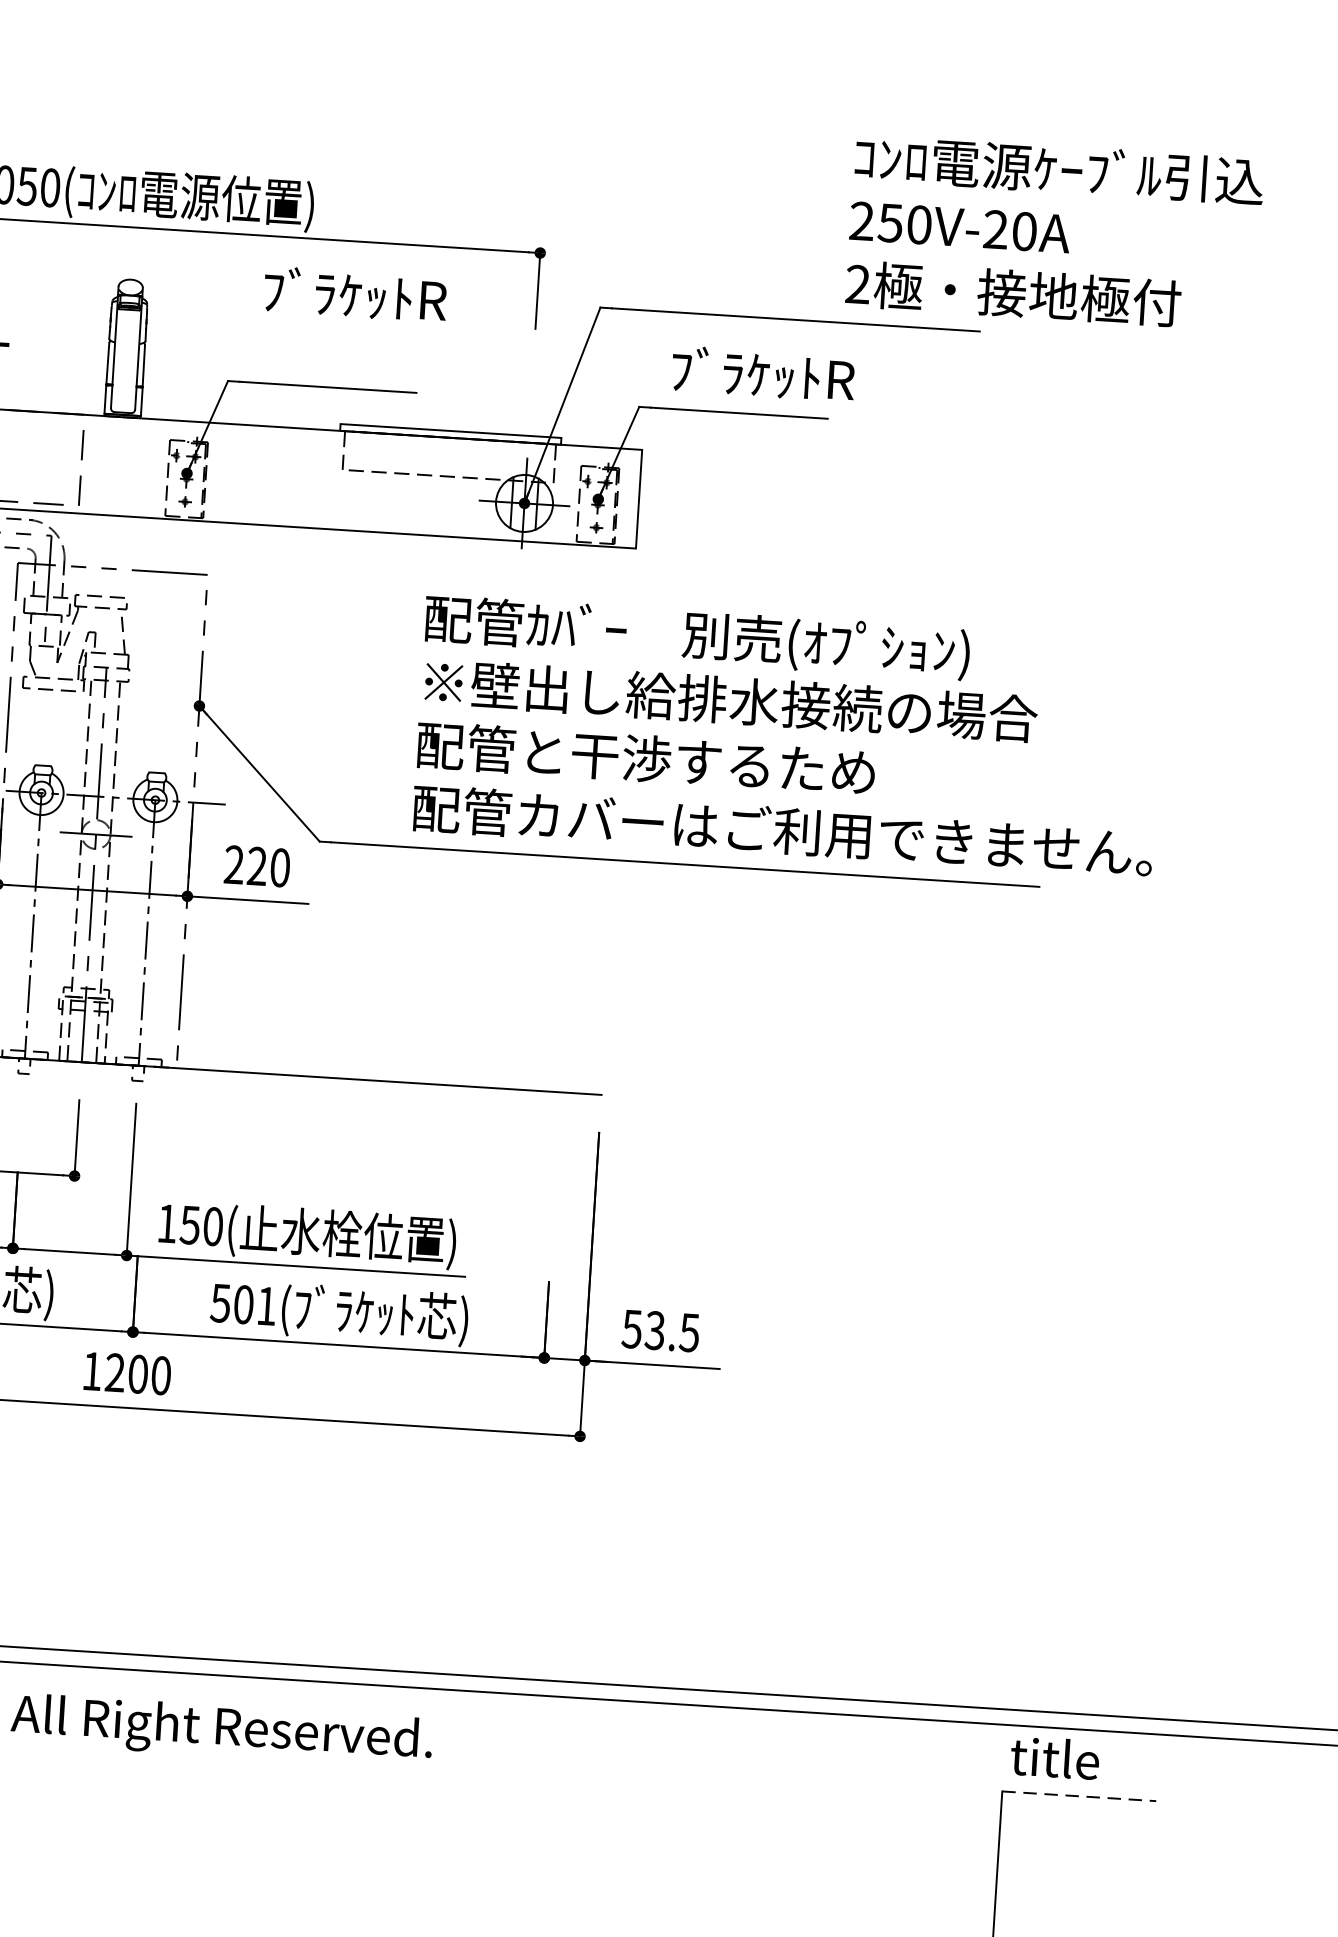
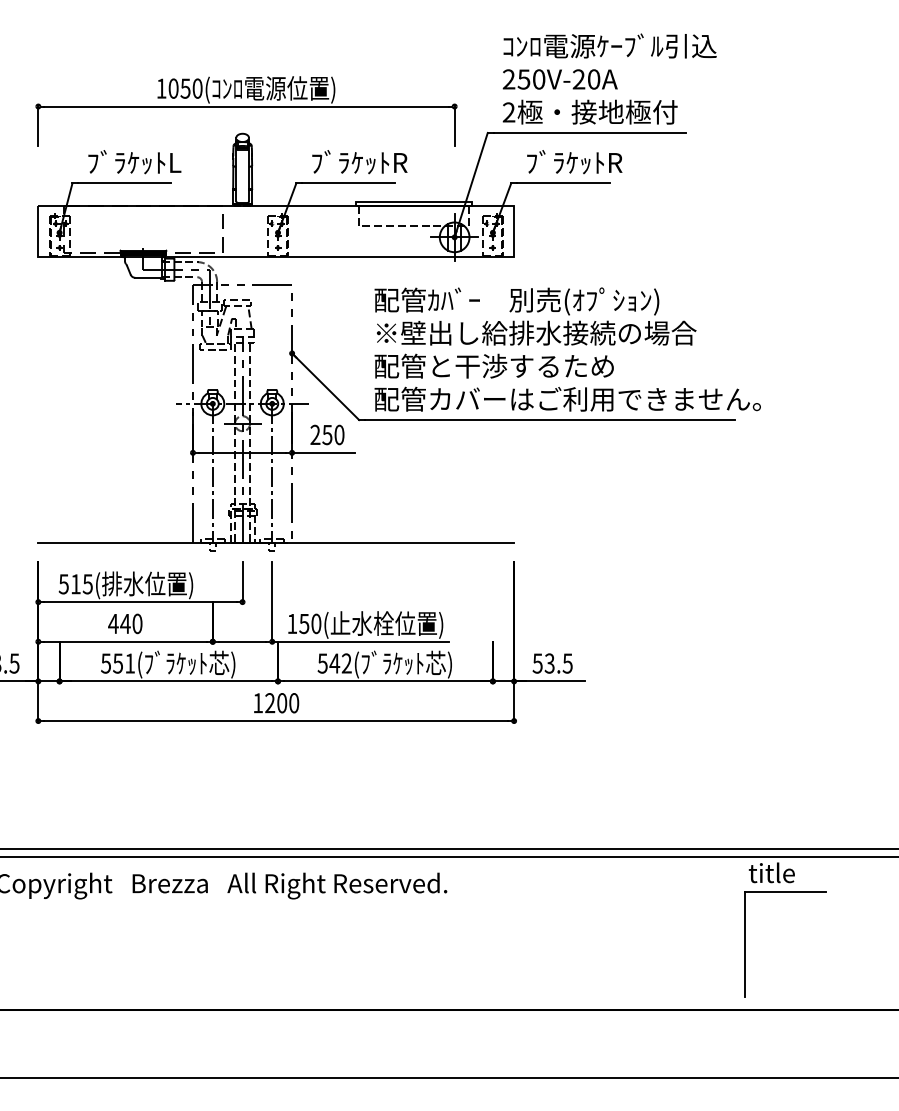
text: (1054, 231) -> (609, 78), moved
text: (354, 295) -> (359, 162), moved
text: (788, 735) -> (567, 349), moved
text: (257, 865) -> (327, 434), 220 -> 250
text: (254, 1305) -> (340, 663), 501( -> 542(
line: (1080, 1797) -> (786, 892), dashed -> solid

